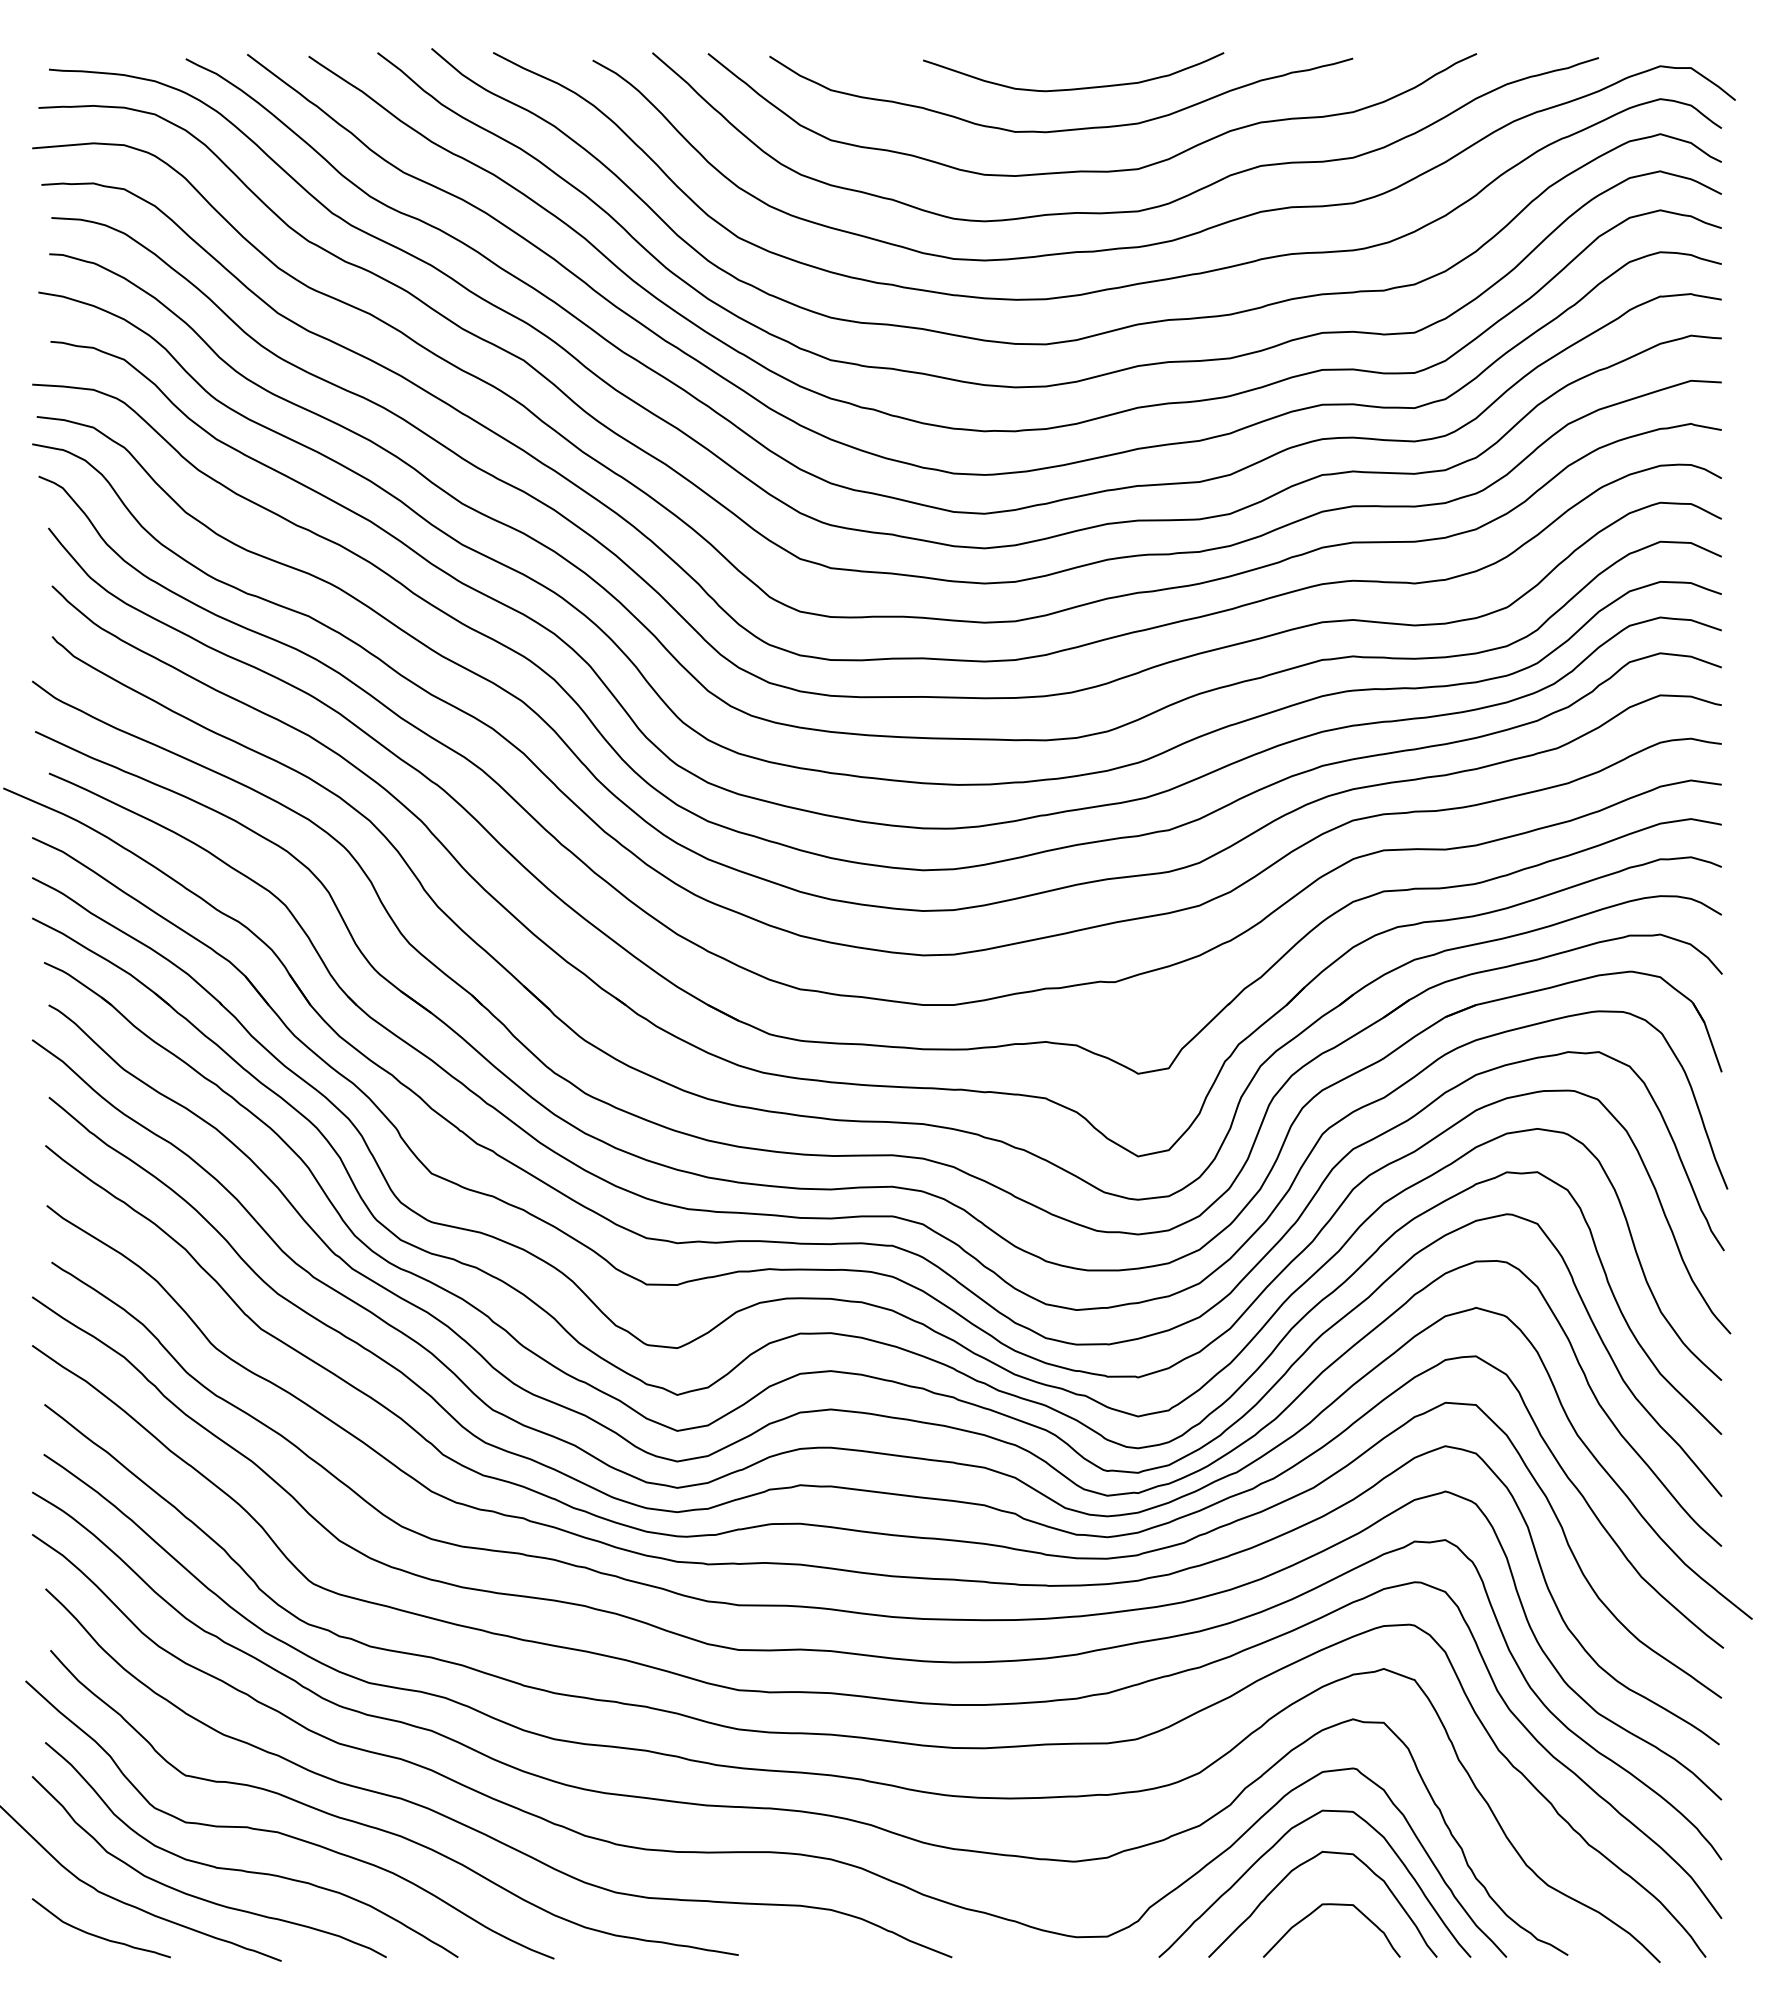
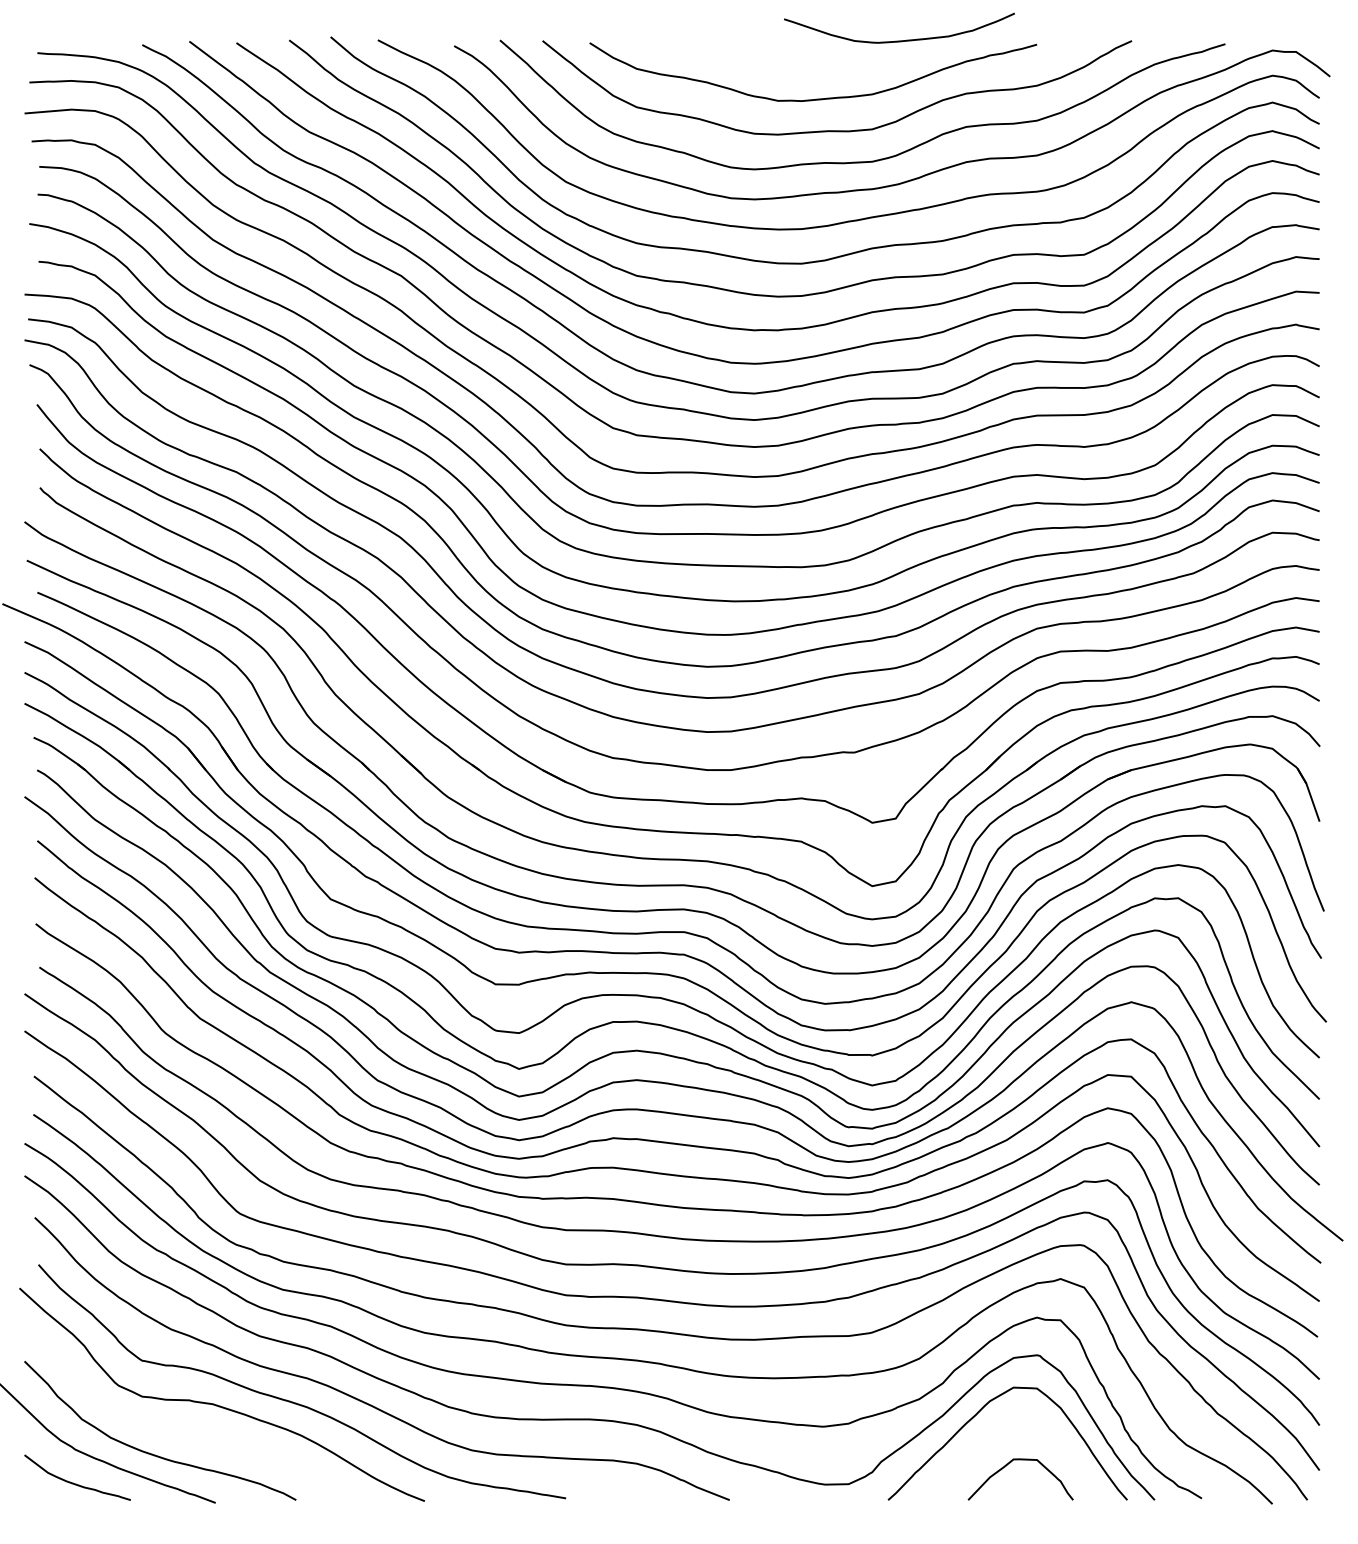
curve: (1073, 88) -> (899, 40), moved
curve: (1297, 1868) -> (994, 1431), removed
curve: (247, 1870) -> (189, 1433), removed

